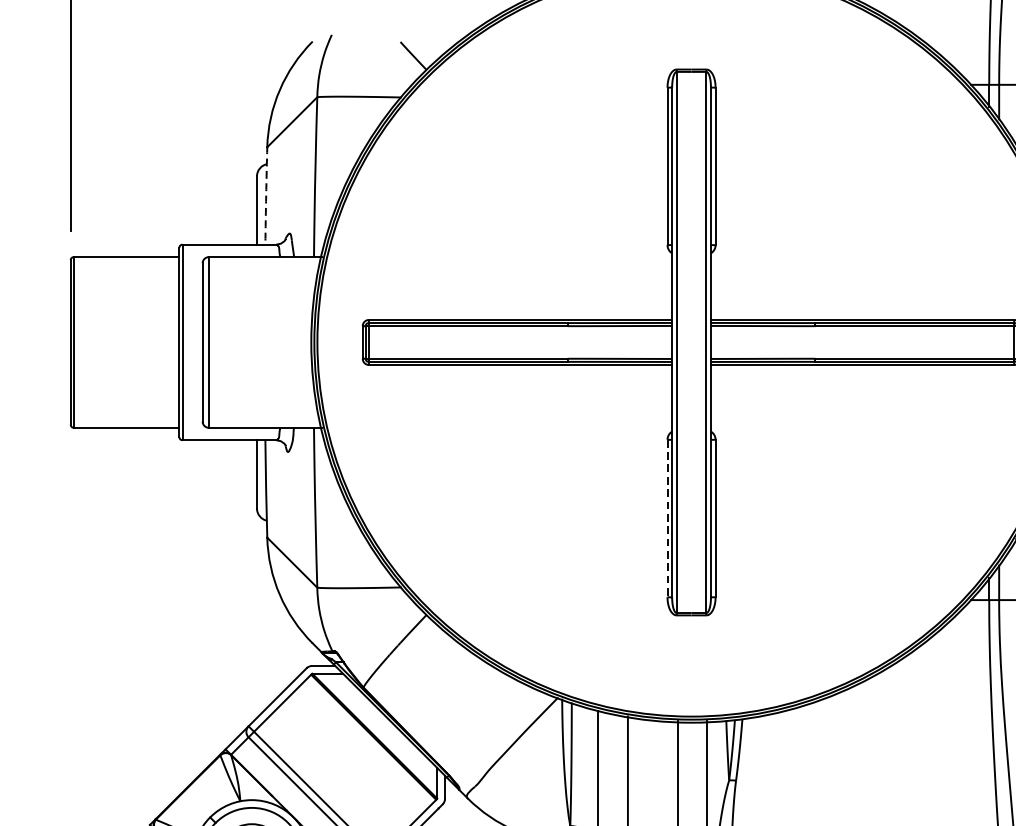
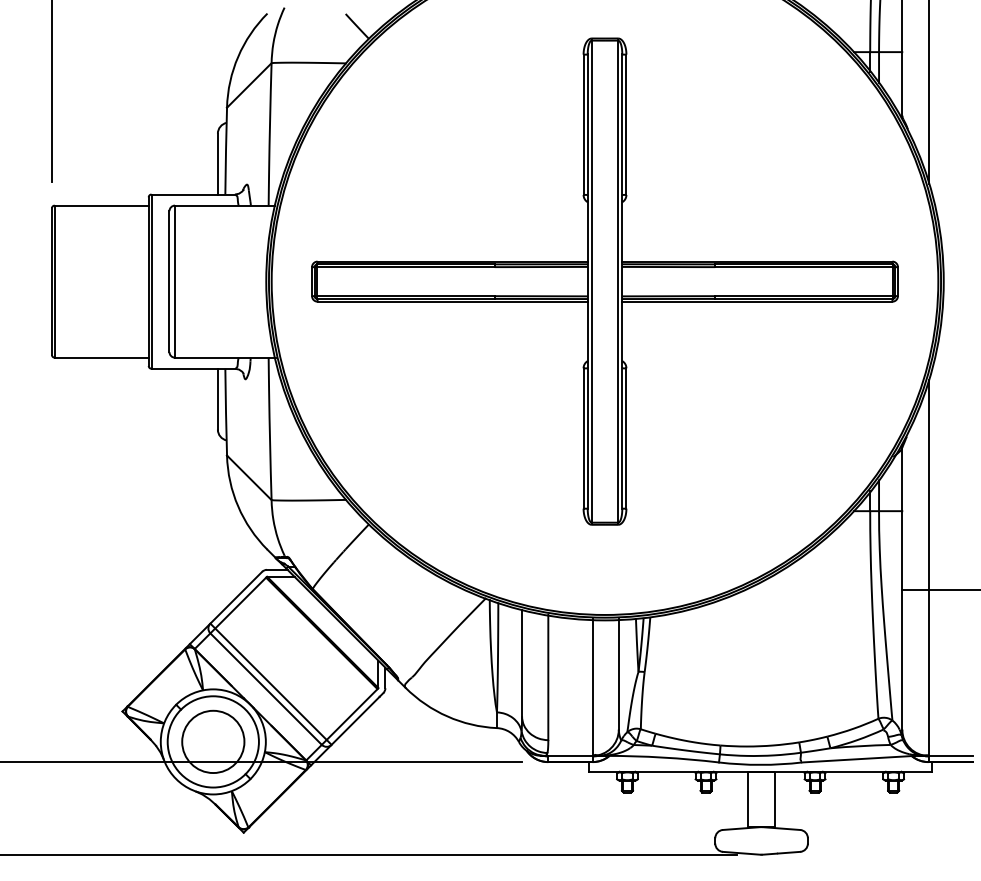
arc: (266, 195) -> (226, 150), dashed -> solid
line: (667, 518) -> (583, 438), dashed -> solid

